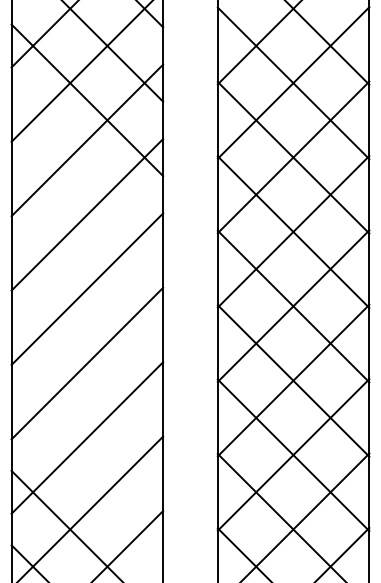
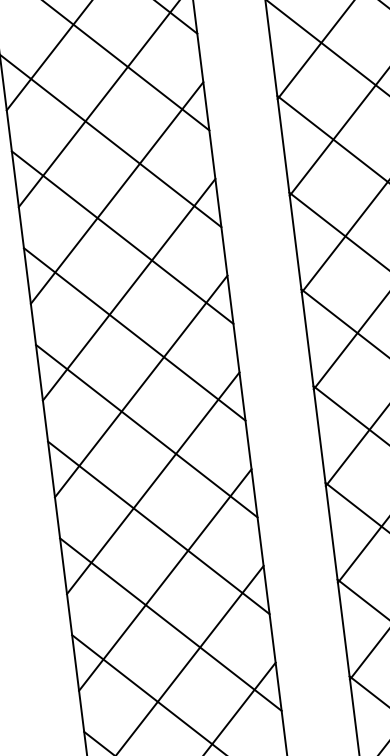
line: (87, 174) -> (122, 237), added
line: (87, 248) -> (134, 333), added
line: (87, 323) -> (146, 431), added
line: (87, 397) -> (158, 527), added
line: (87, 472) -> (171, 624), added

